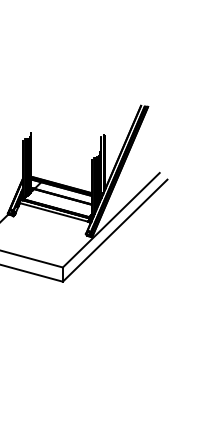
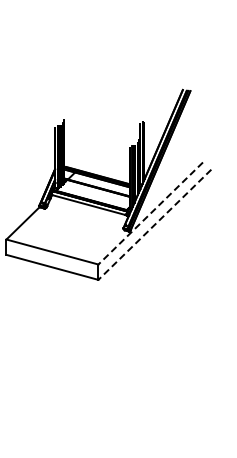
line: (111, 220) -> (150, 213), solid -> dashed
line: (114, 230) -> (154, 224), solid -> dashed

